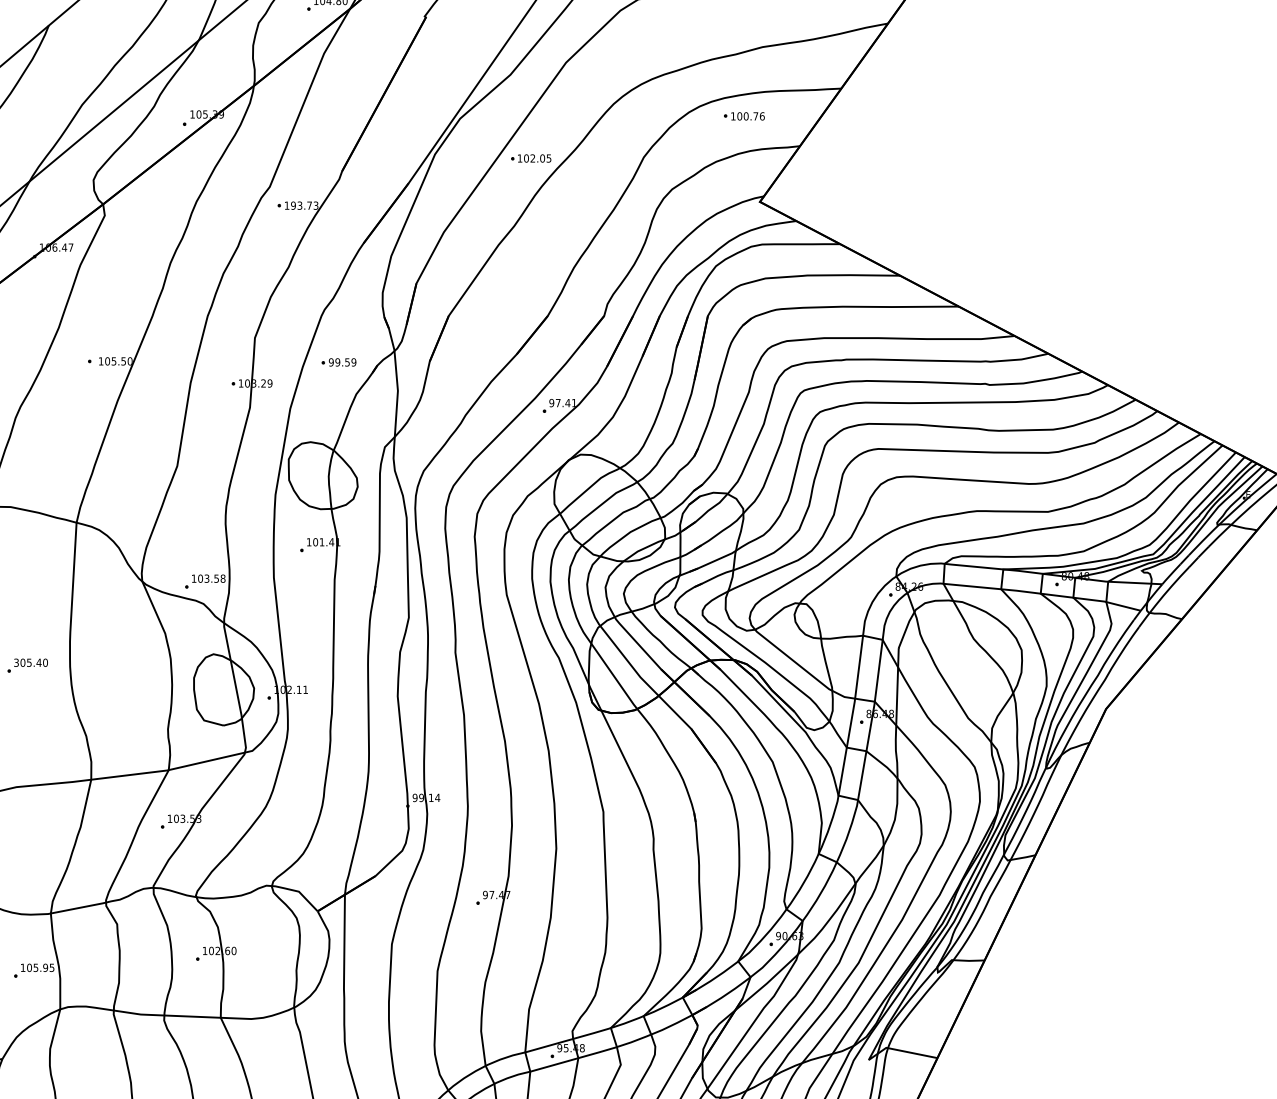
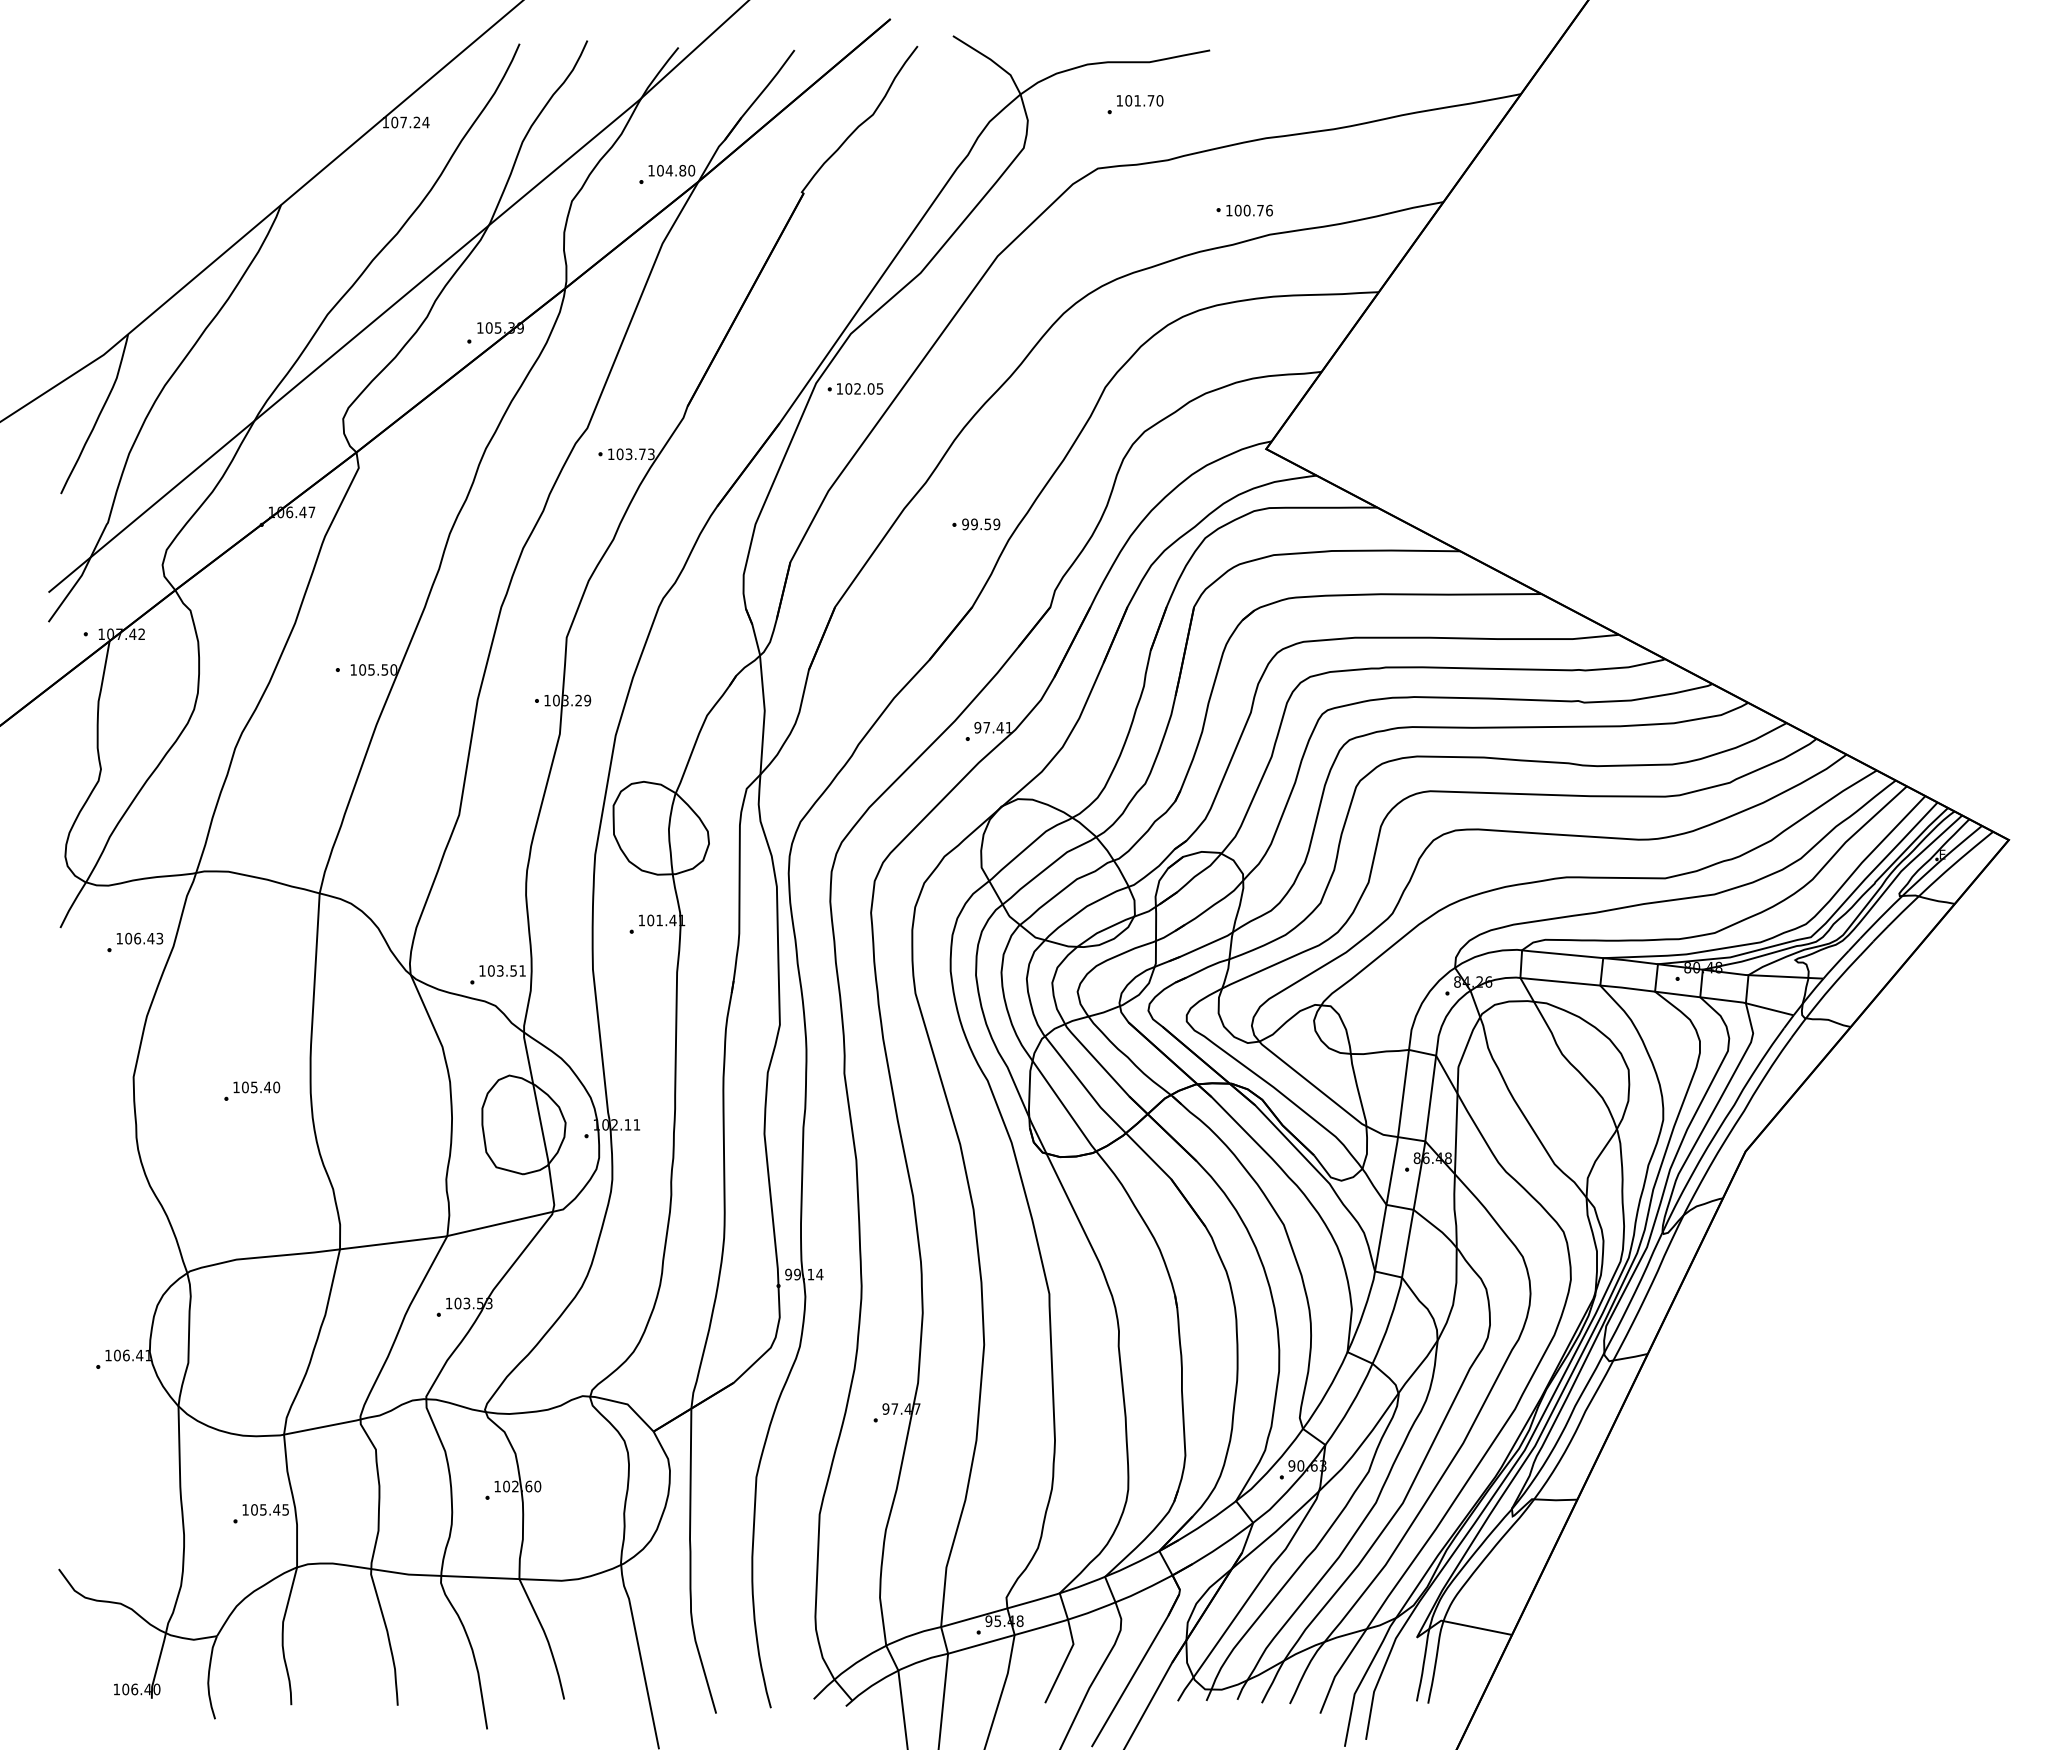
part: (744, 116) -> (1244, 210), moved
part: (531, 158) -> (855, 388), moved
text: (293, 205) -> (619, 454), 193.73 -> 103.73
part: (339, 362) -> (976, 524), moved
text: (223, 578) -> (522, 970), 103.58 -> 103.51
text: (16, 662) -> (236, 1087), 305.40 -> 105.40
text: (45, 967) -> (276, 1509), 105.95 -> 105.45

